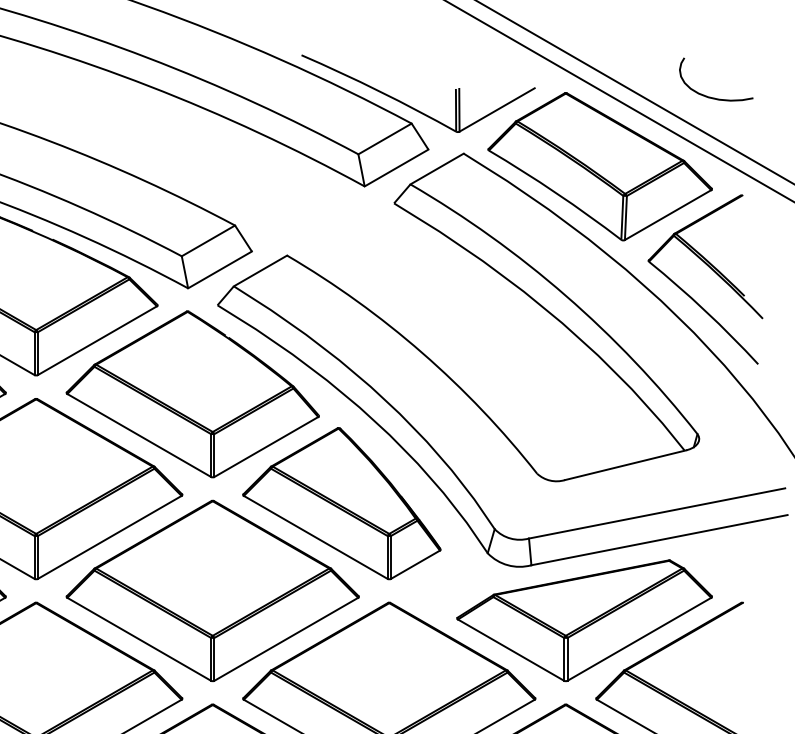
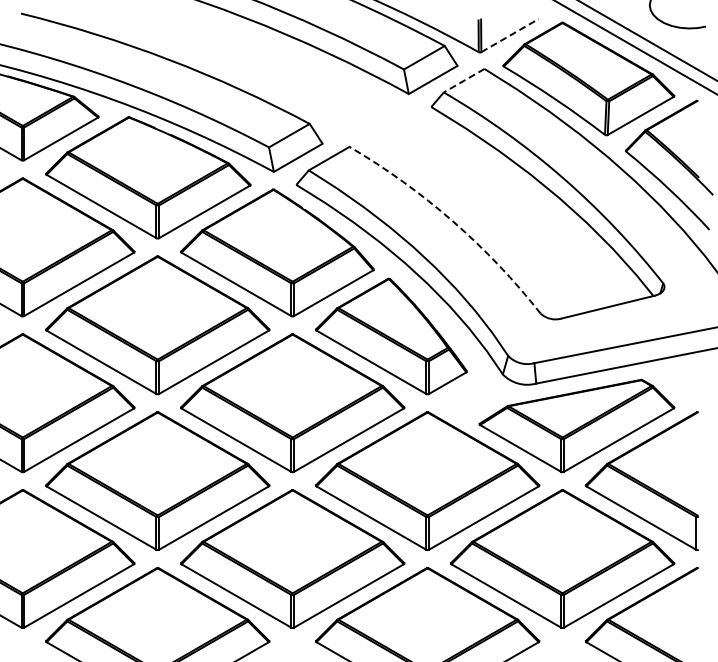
line: (497, 109) -> (510, 35), solid -> dashed
line: (436, 168) -> (463, 80), solid -> dashed
arc: (421, 353) -> (452, 221), solid -> dashed

